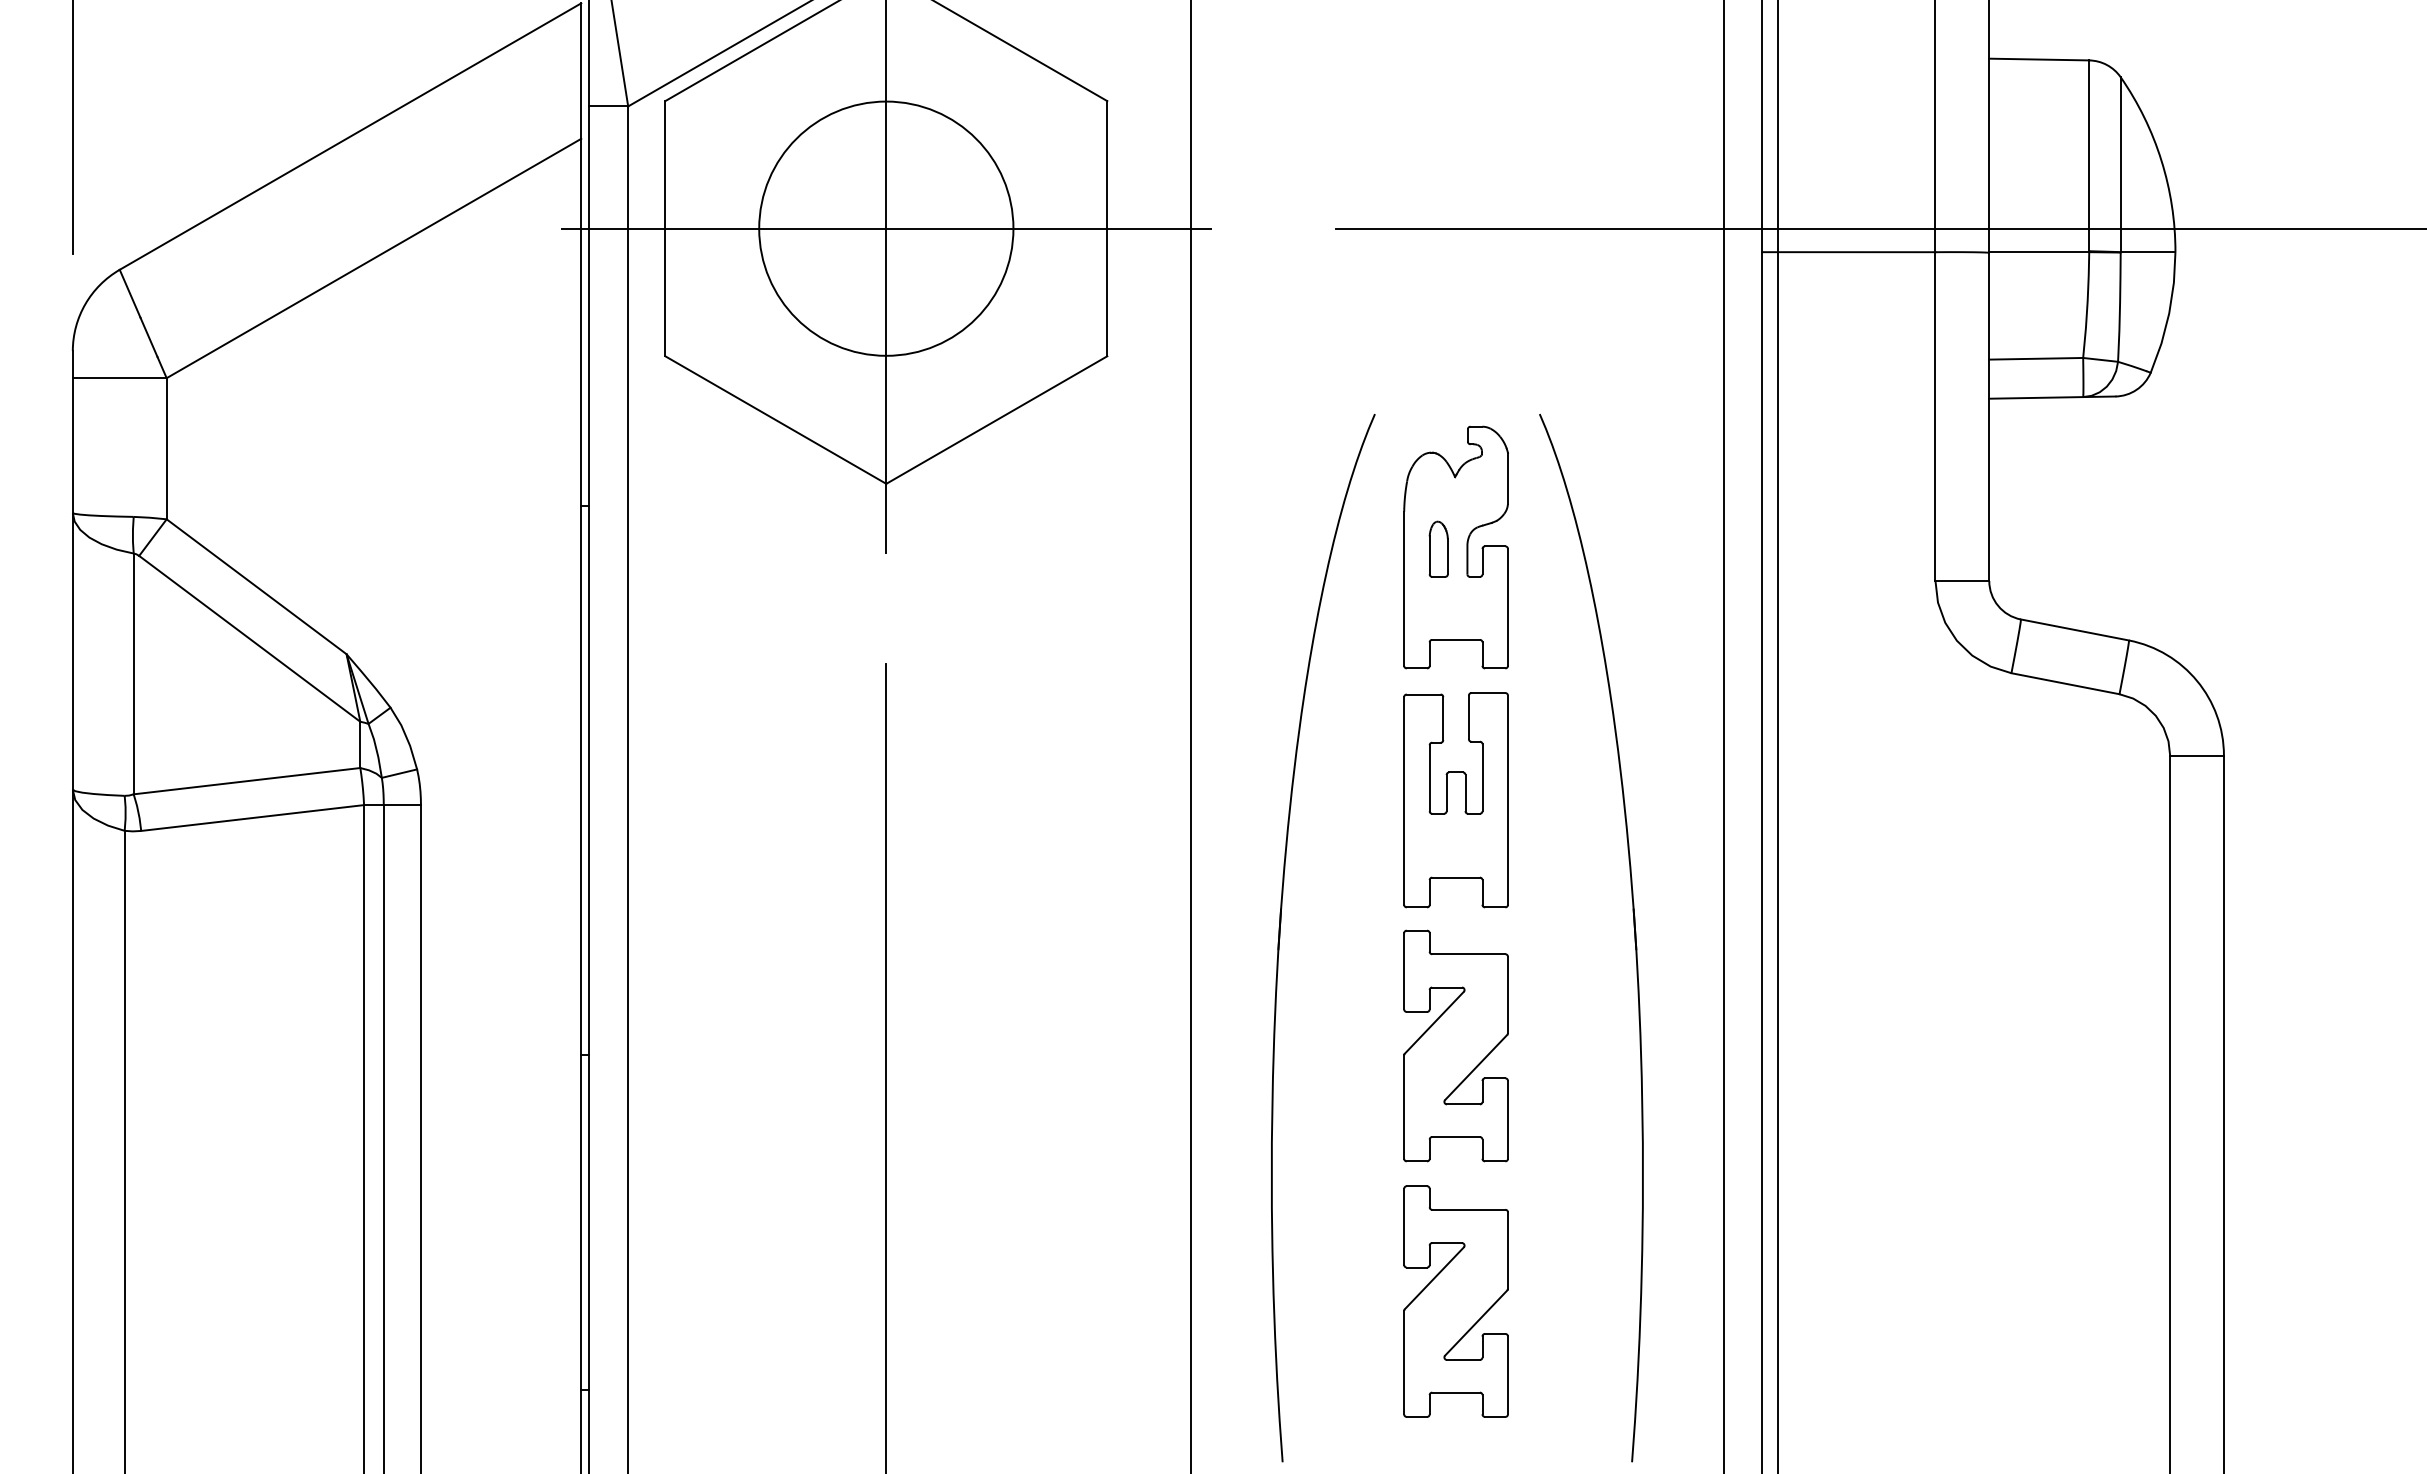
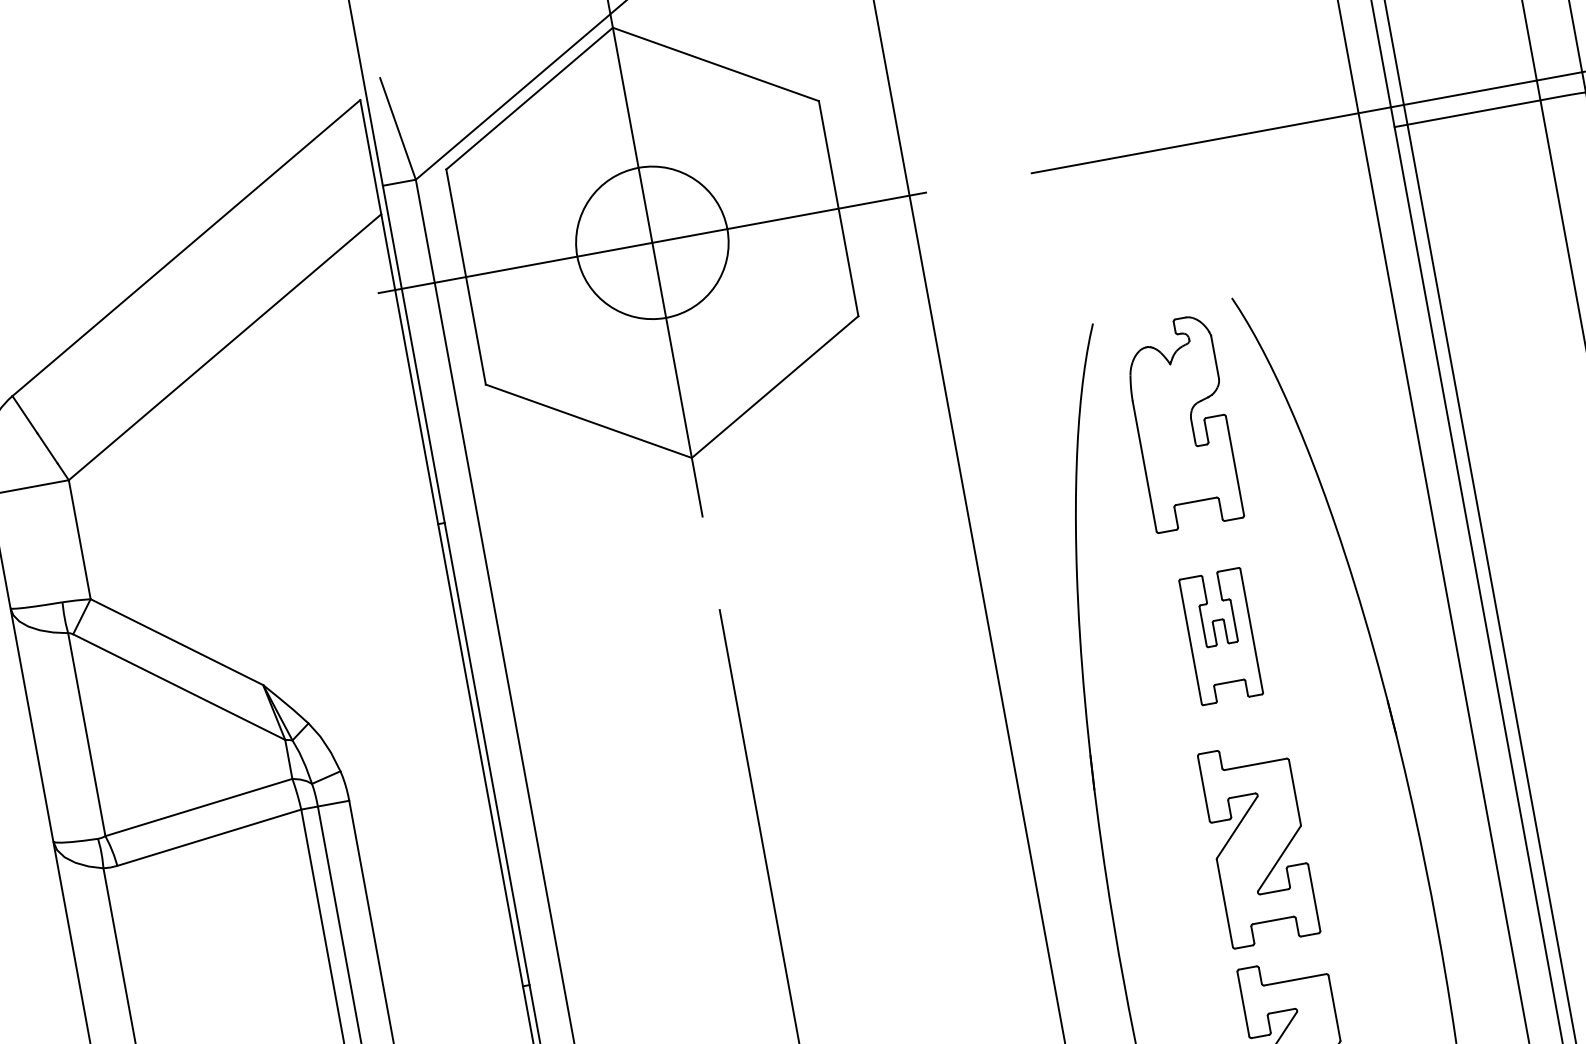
circle: (886, 228) -> (652, 242), size x0.7
part: (1438, 548) -> (1167, 427), removed
part: (1455, 800) -> (1220, 636), size x0.7

